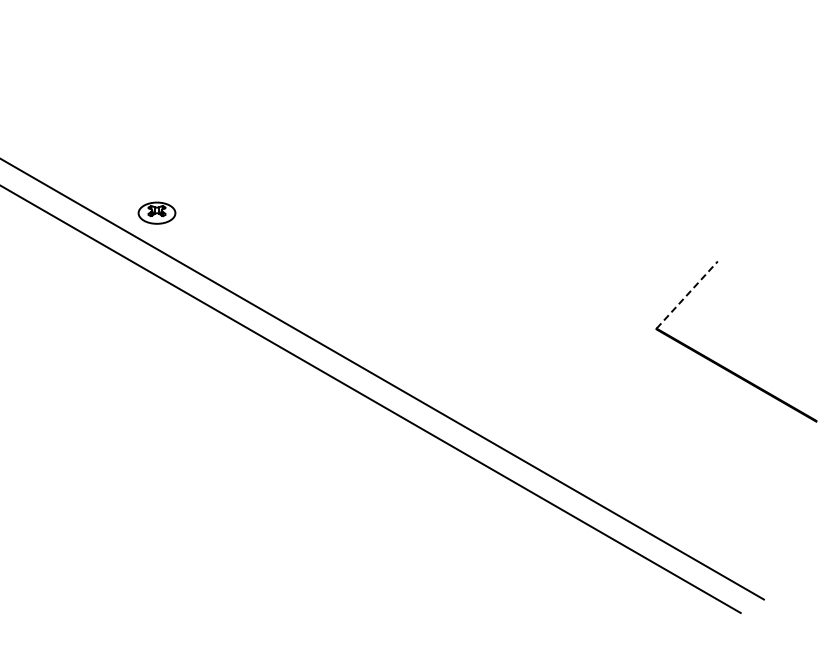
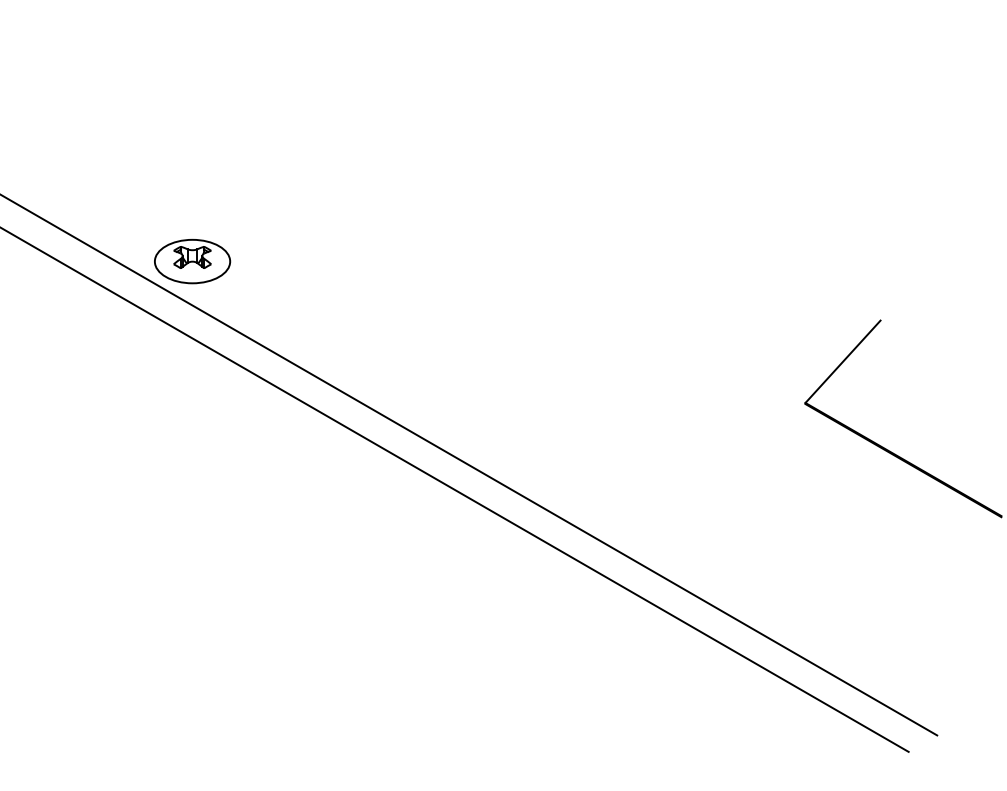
part: (156, 212) -> (191, 260), size x1.67
line: (687, 294) -> (843, 361), dashed -> solid

